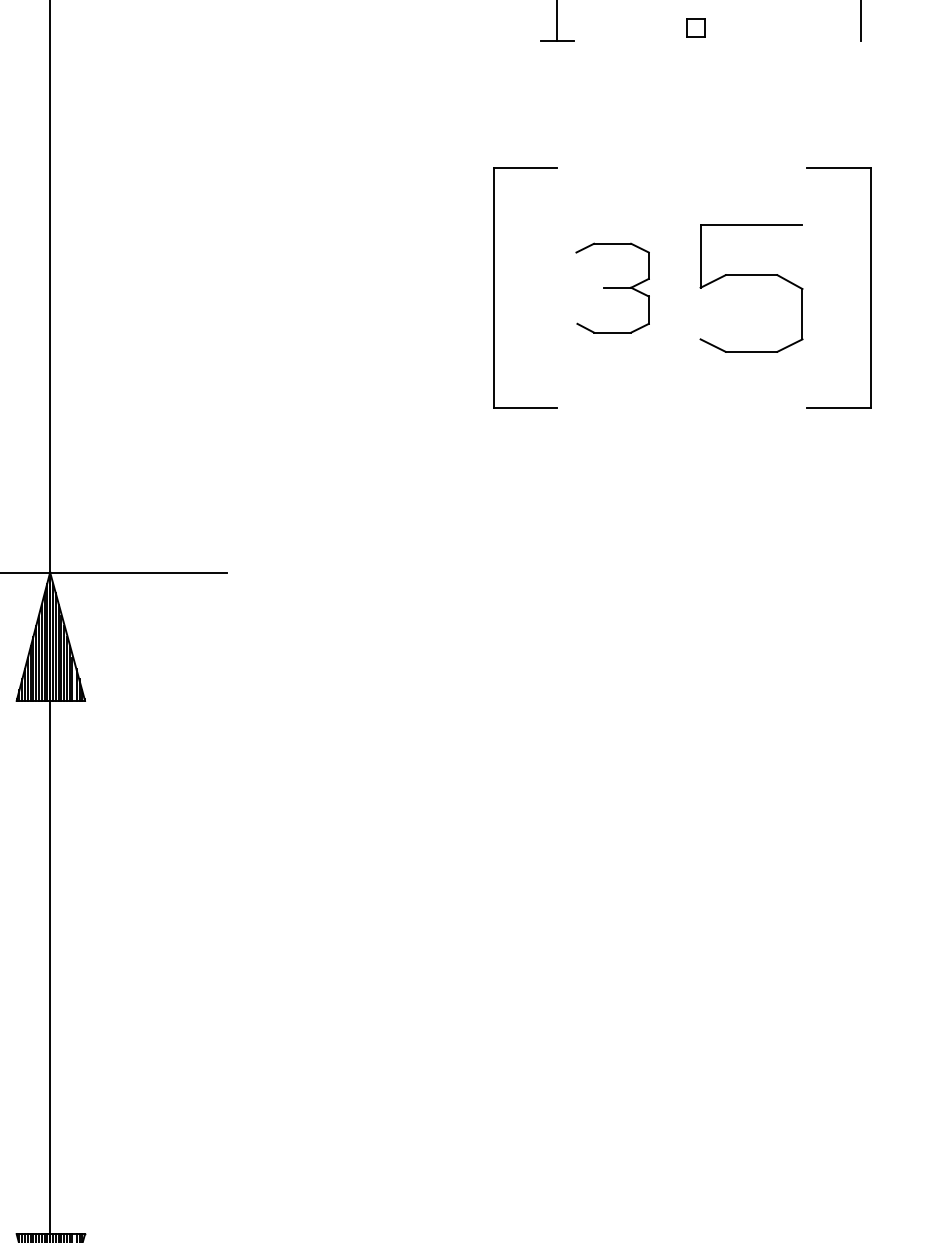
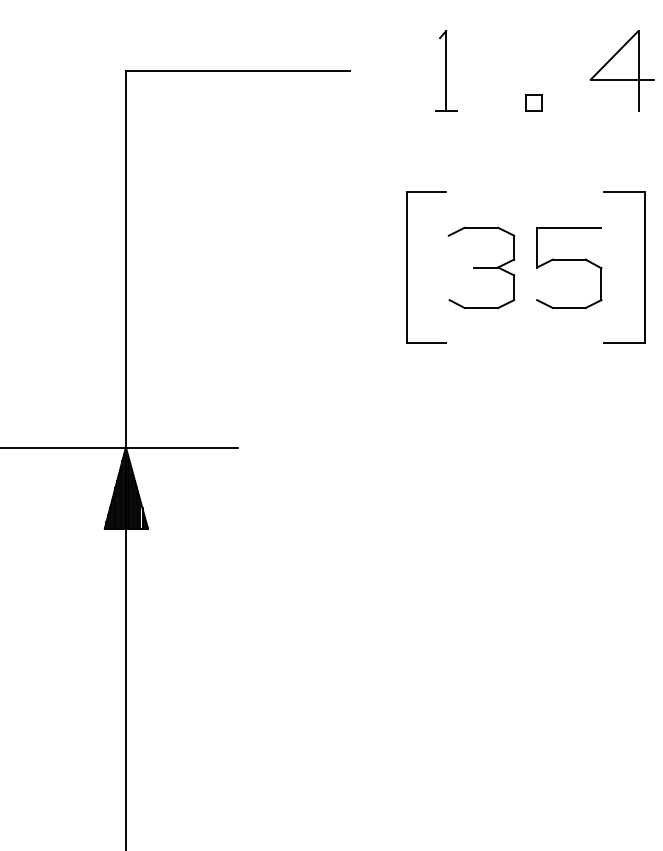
part: (694, 26) -> (533, 102), size x1.43
part: (612, 287) -> (481, 267), size x1.43

